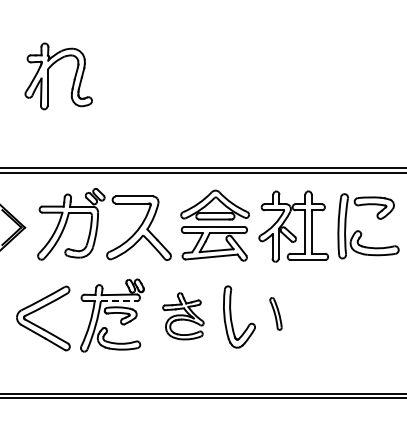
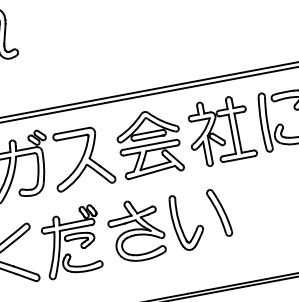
line: (119, 301) -> (76, 228), dashed -> solid
part: (275, 313) -> (219, 212), size x1.67
part: (183, 316) -> (136, 230), size x1.43

